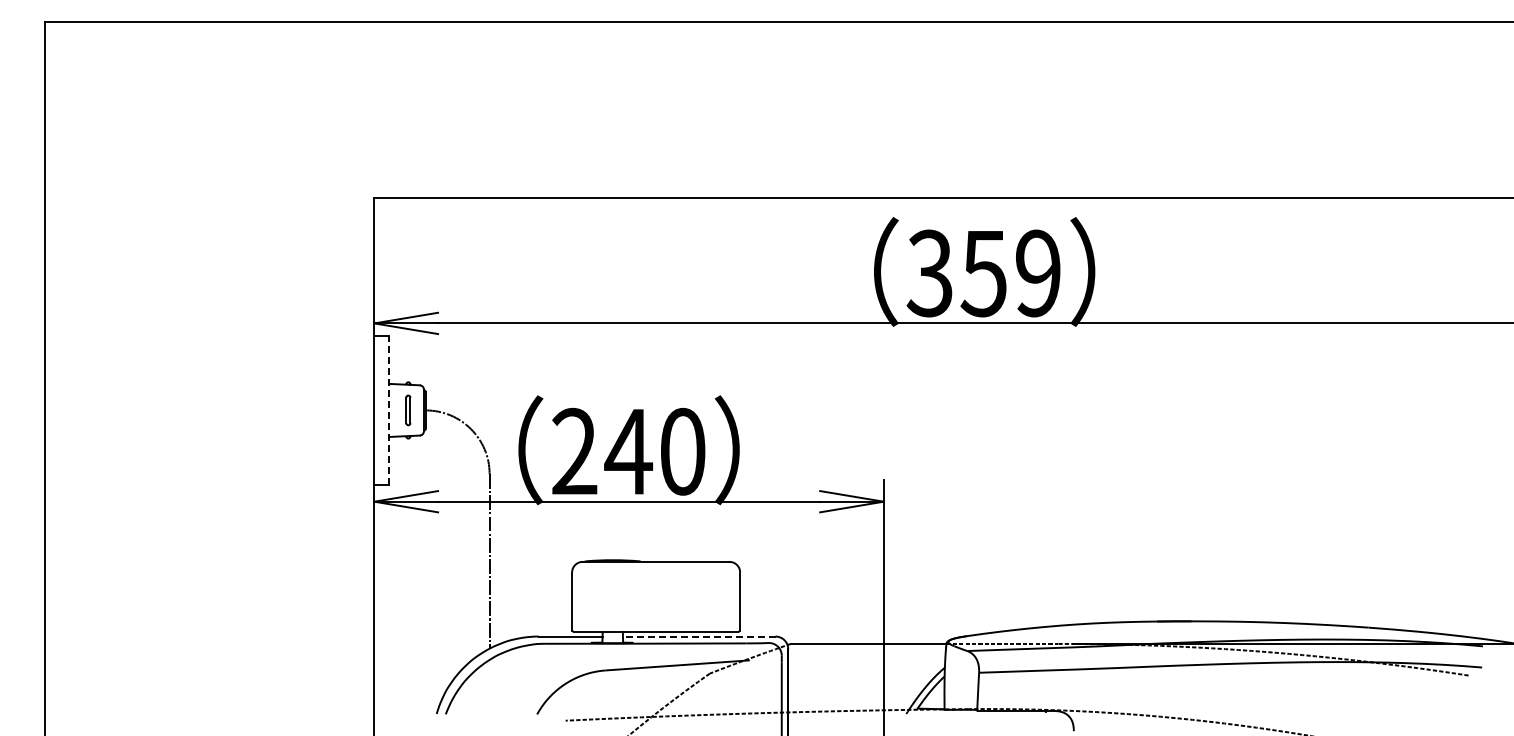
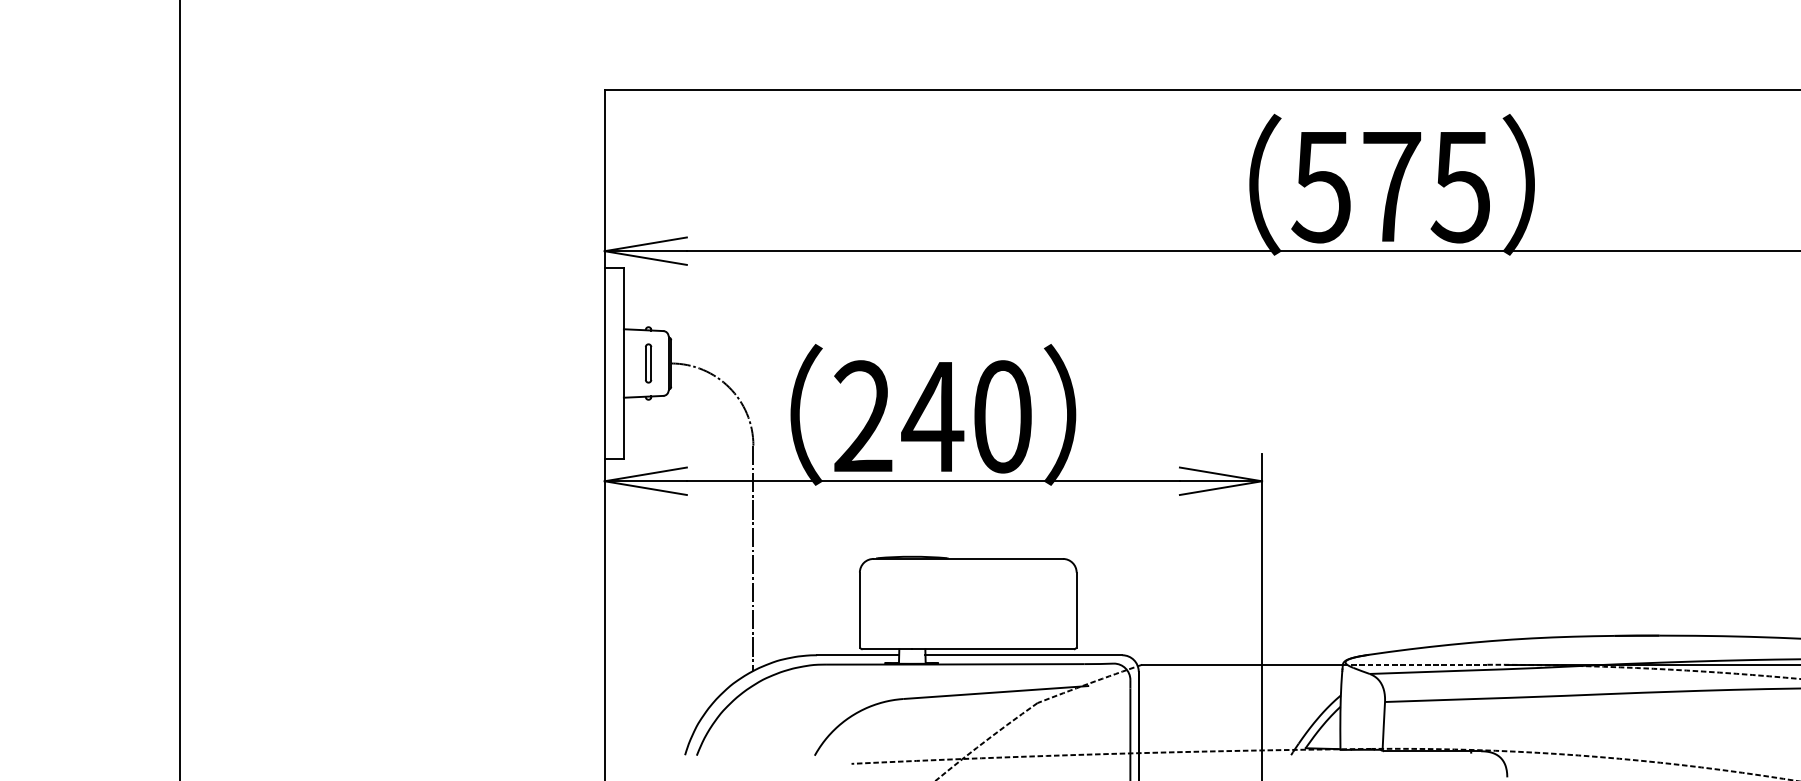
text: (983, 273) -> (1390, 186), 359 -> 575
line: (389, 409) -> (624, 362), dashed -> solid
line: (698, 636) -> (1022, 655), dashed -> solid

